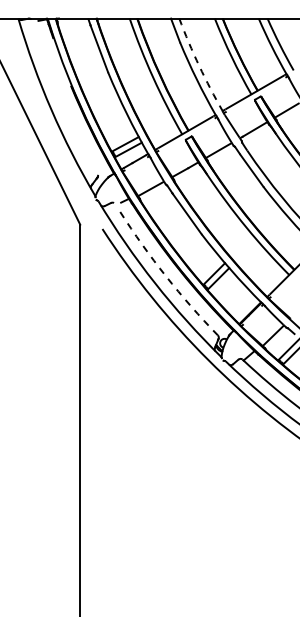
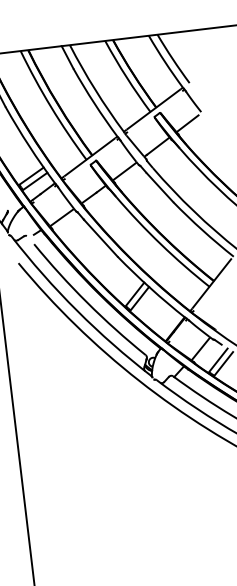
arc: (199, 65) -> (95, 89), dashed -> solid
arc: (165, 276) -> (86, 302), dashed -> solid

